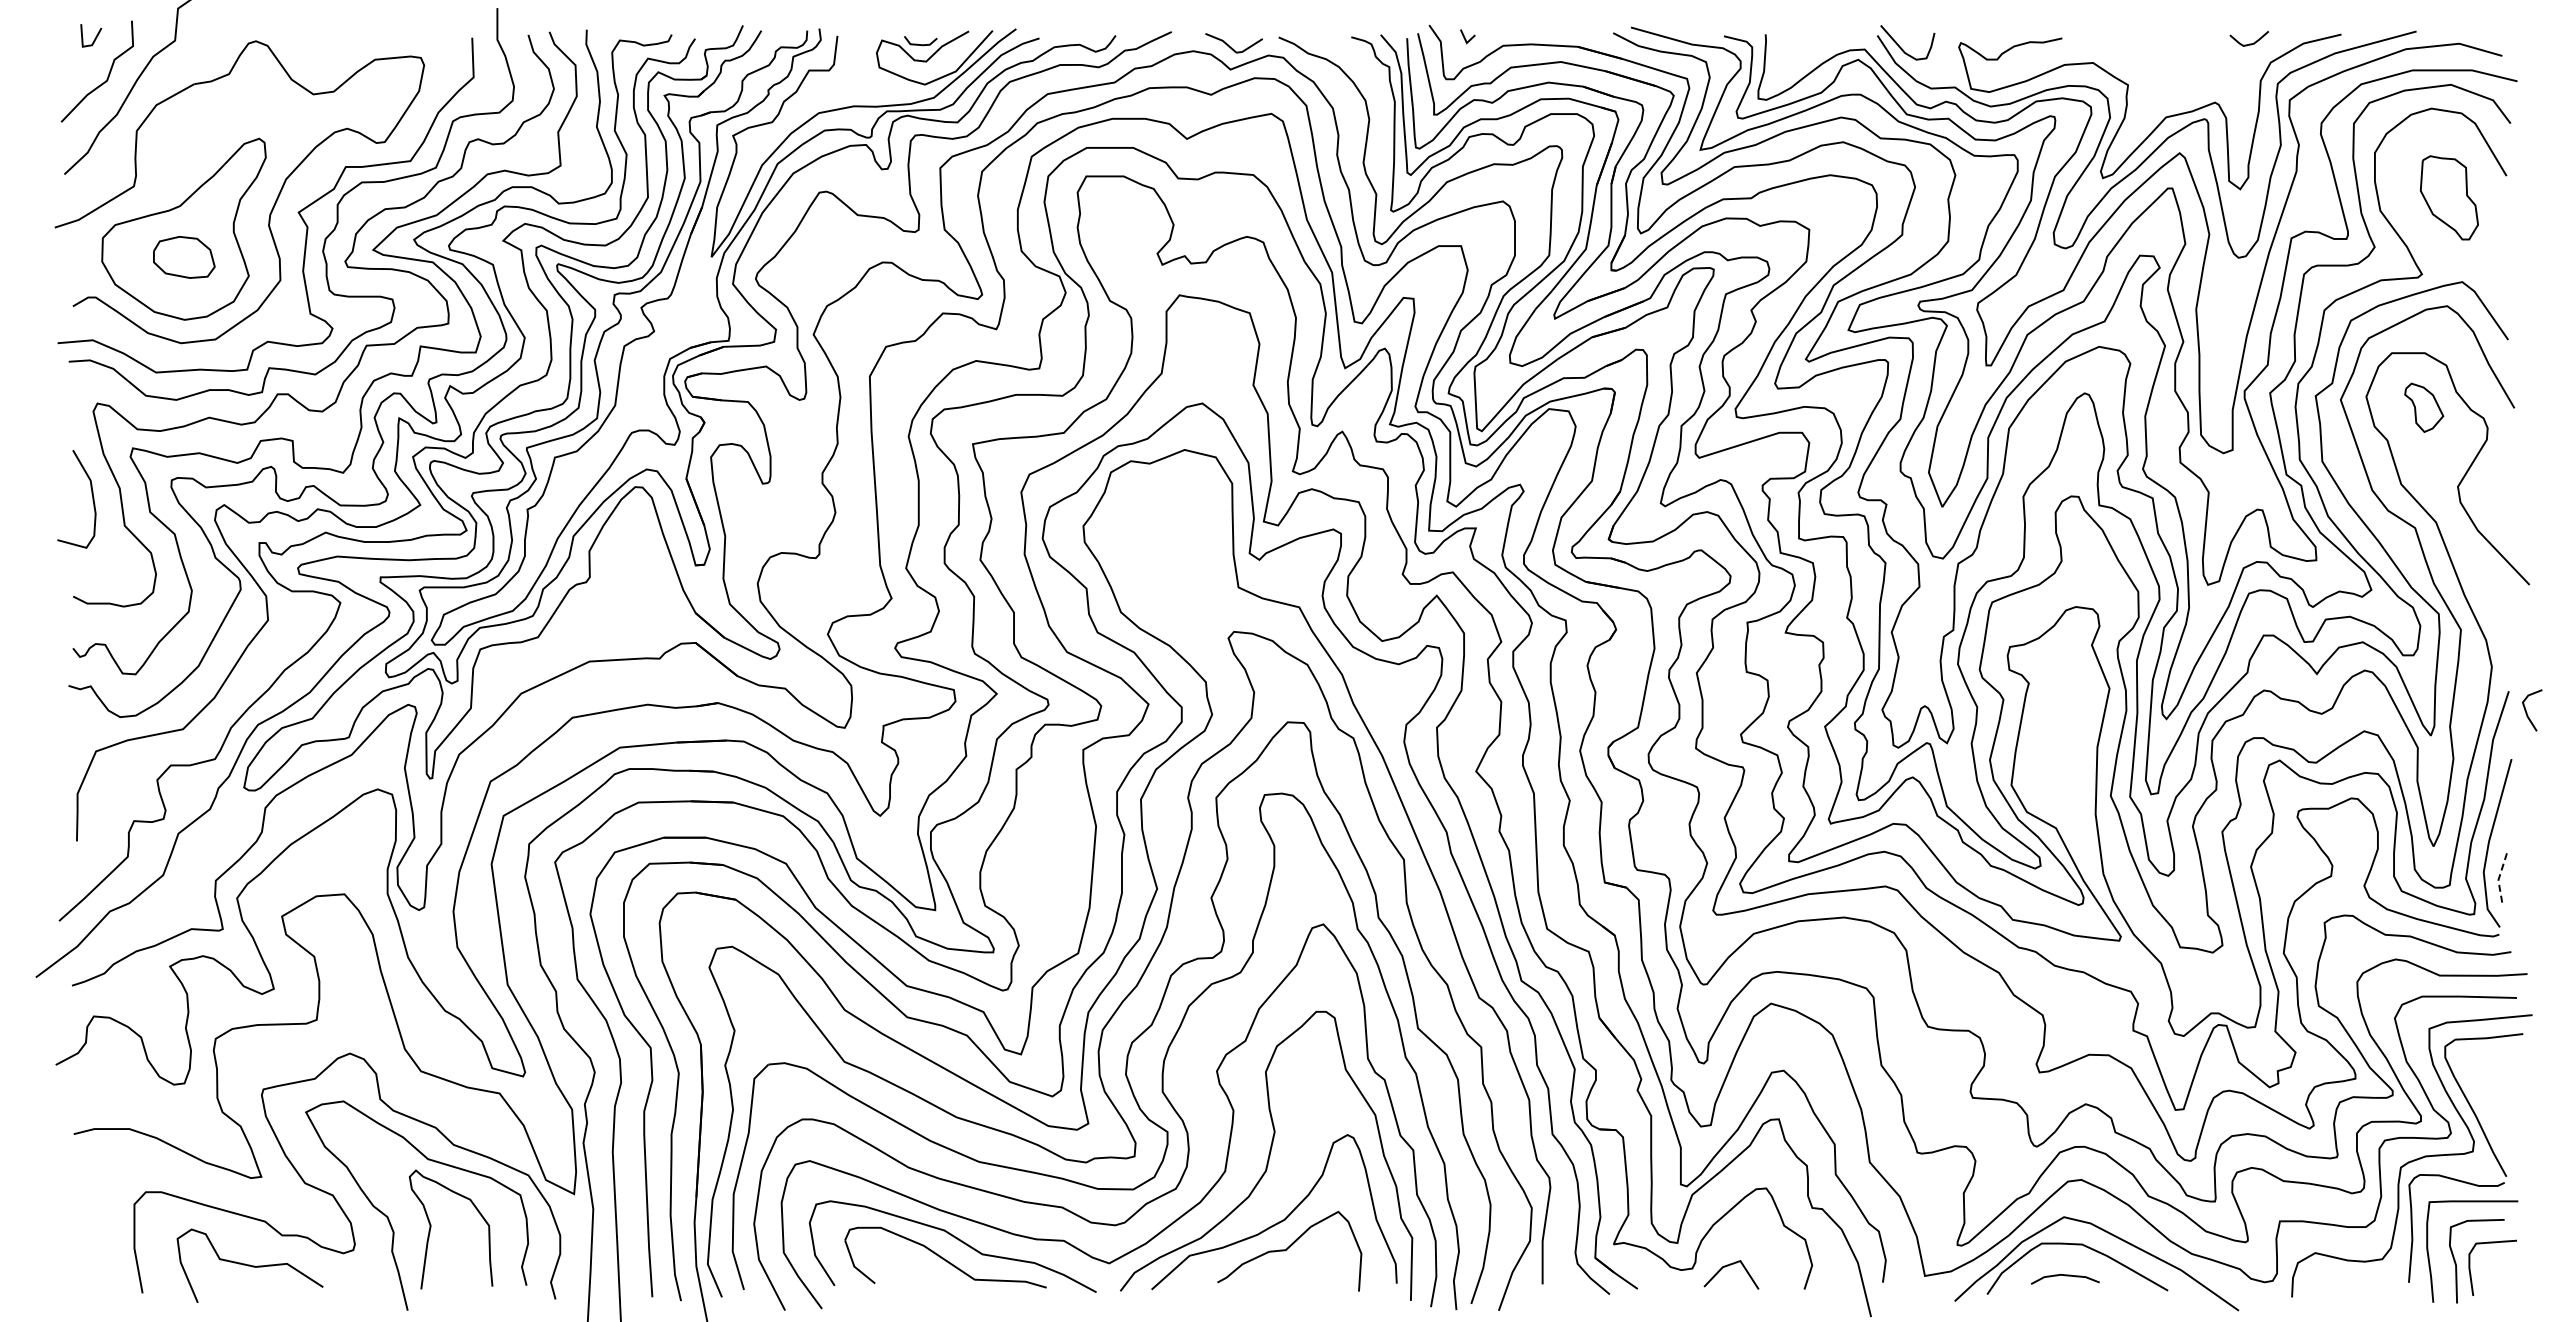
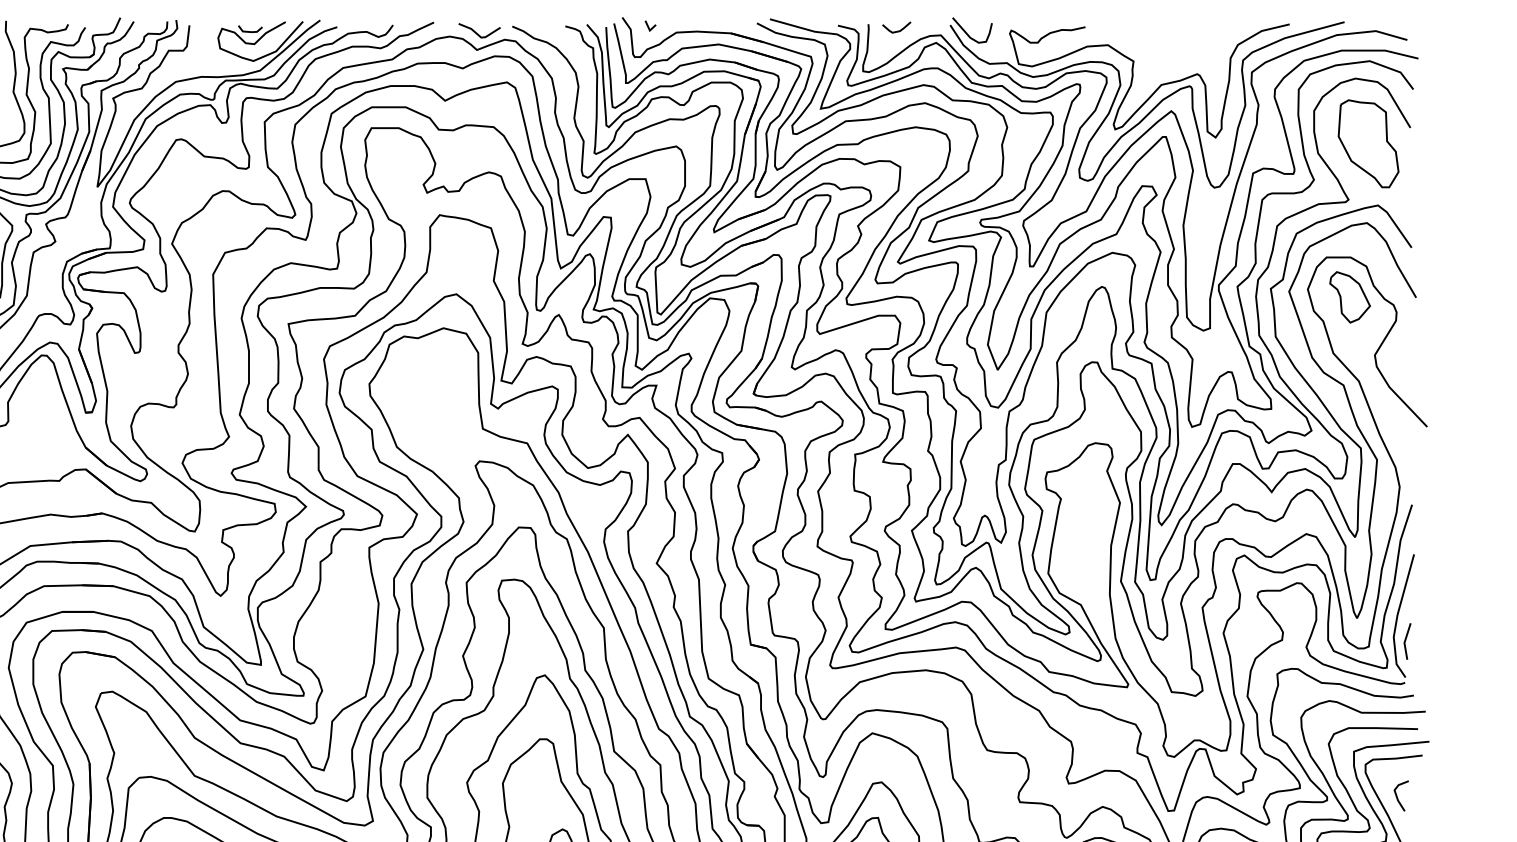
curve: (2249, 43) -> (896, 30), moved
part: (2449, 197) -> (1368, 143), size x1.43
part: (2424, 407) -> (1350, 297), size x1.43
line: (2527, 712) -> (1397, 797), moved
line: (2498, 878) -> (1404, 641), dashed -> solid

